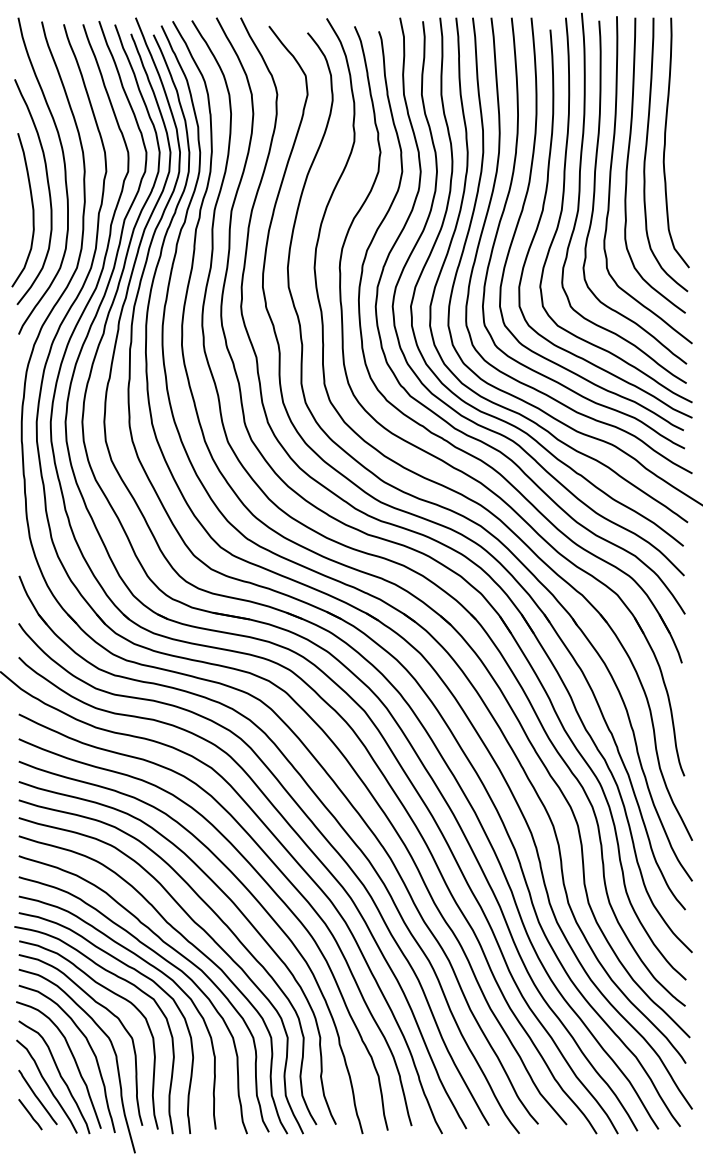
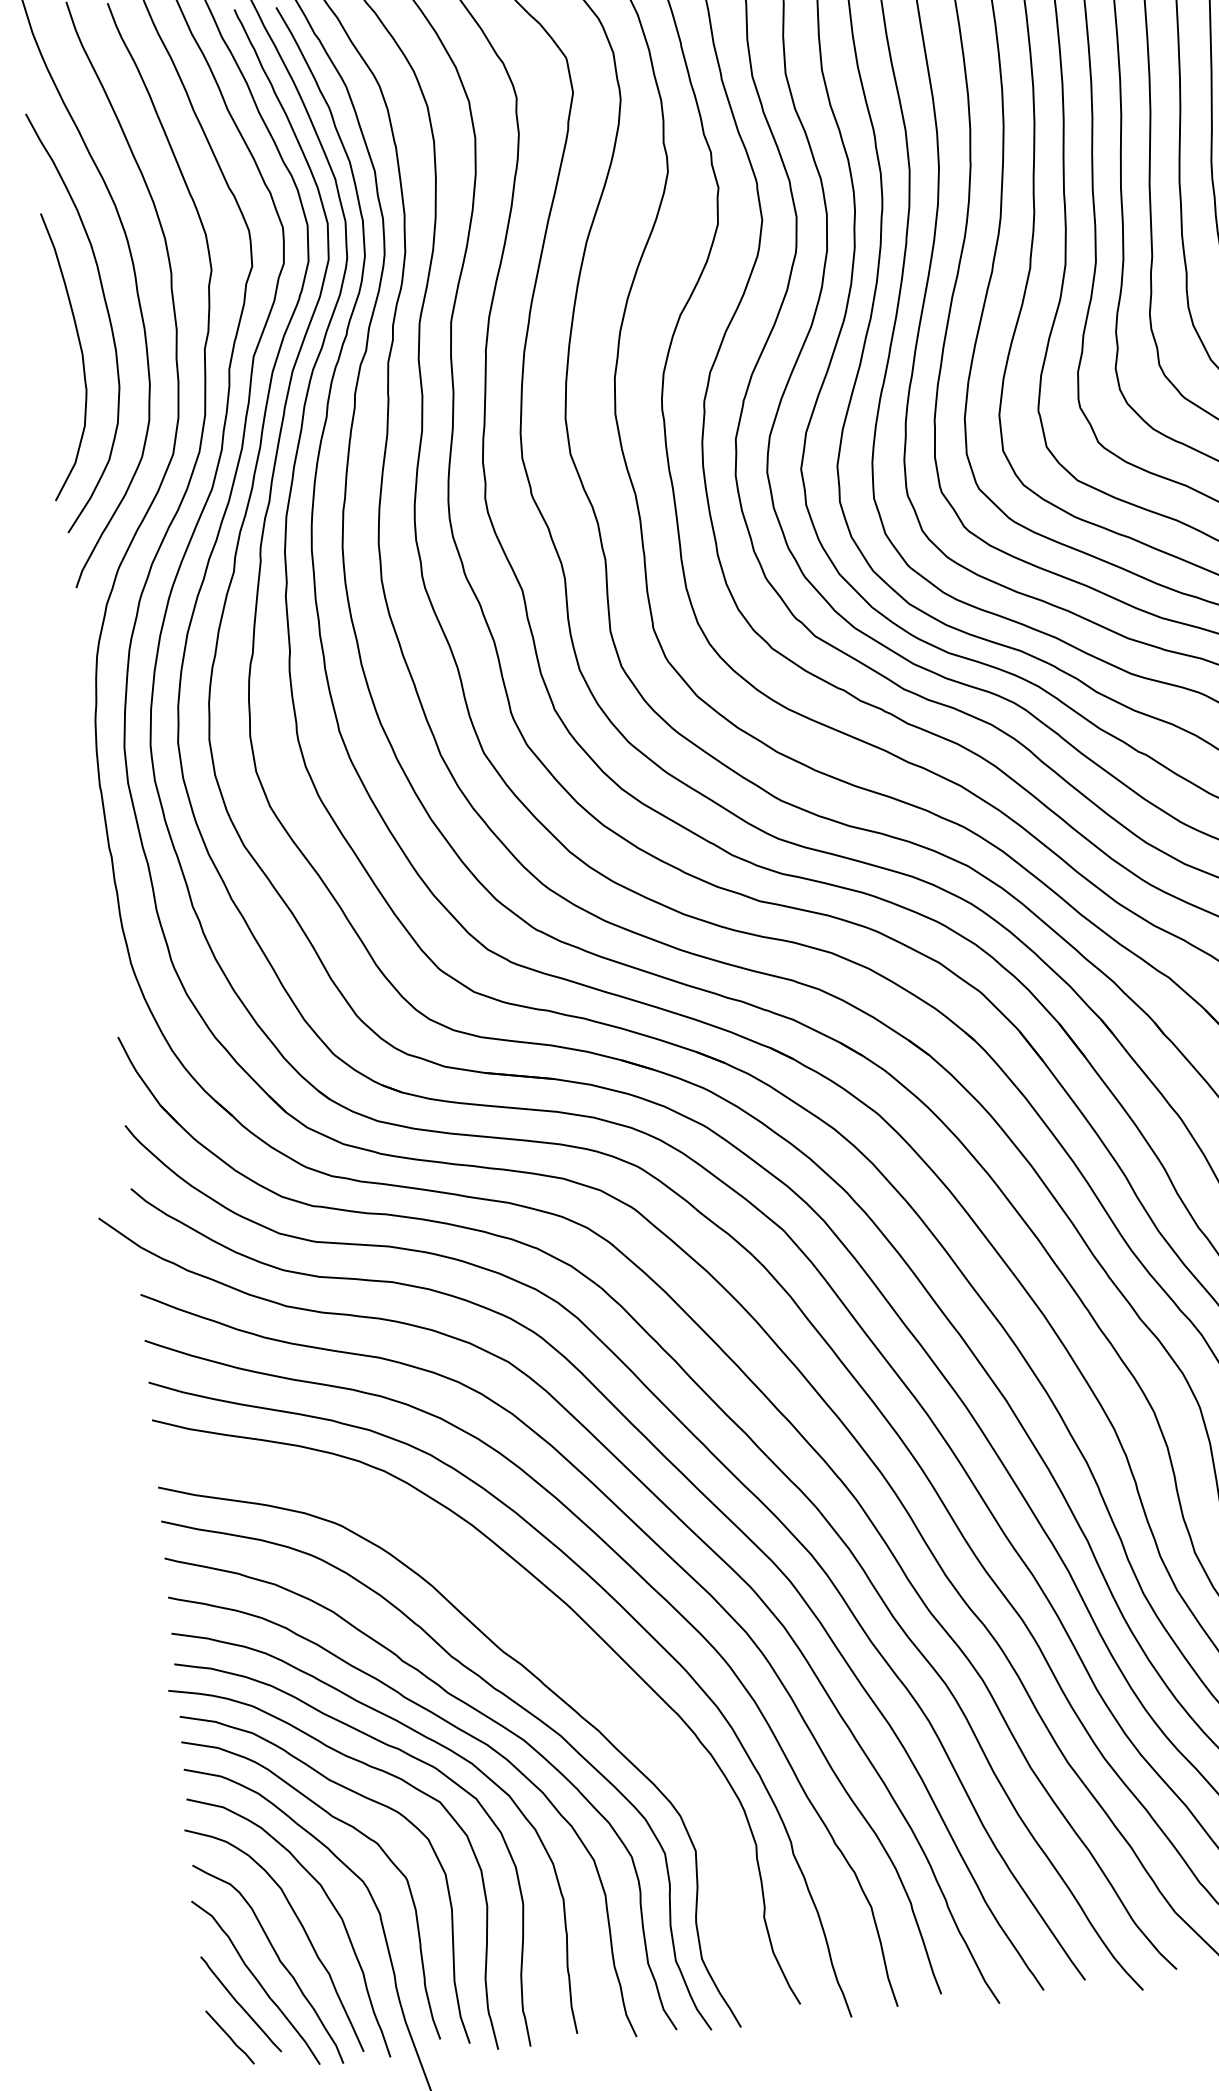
curve: (215, 915) -> (540, 1635), removed

